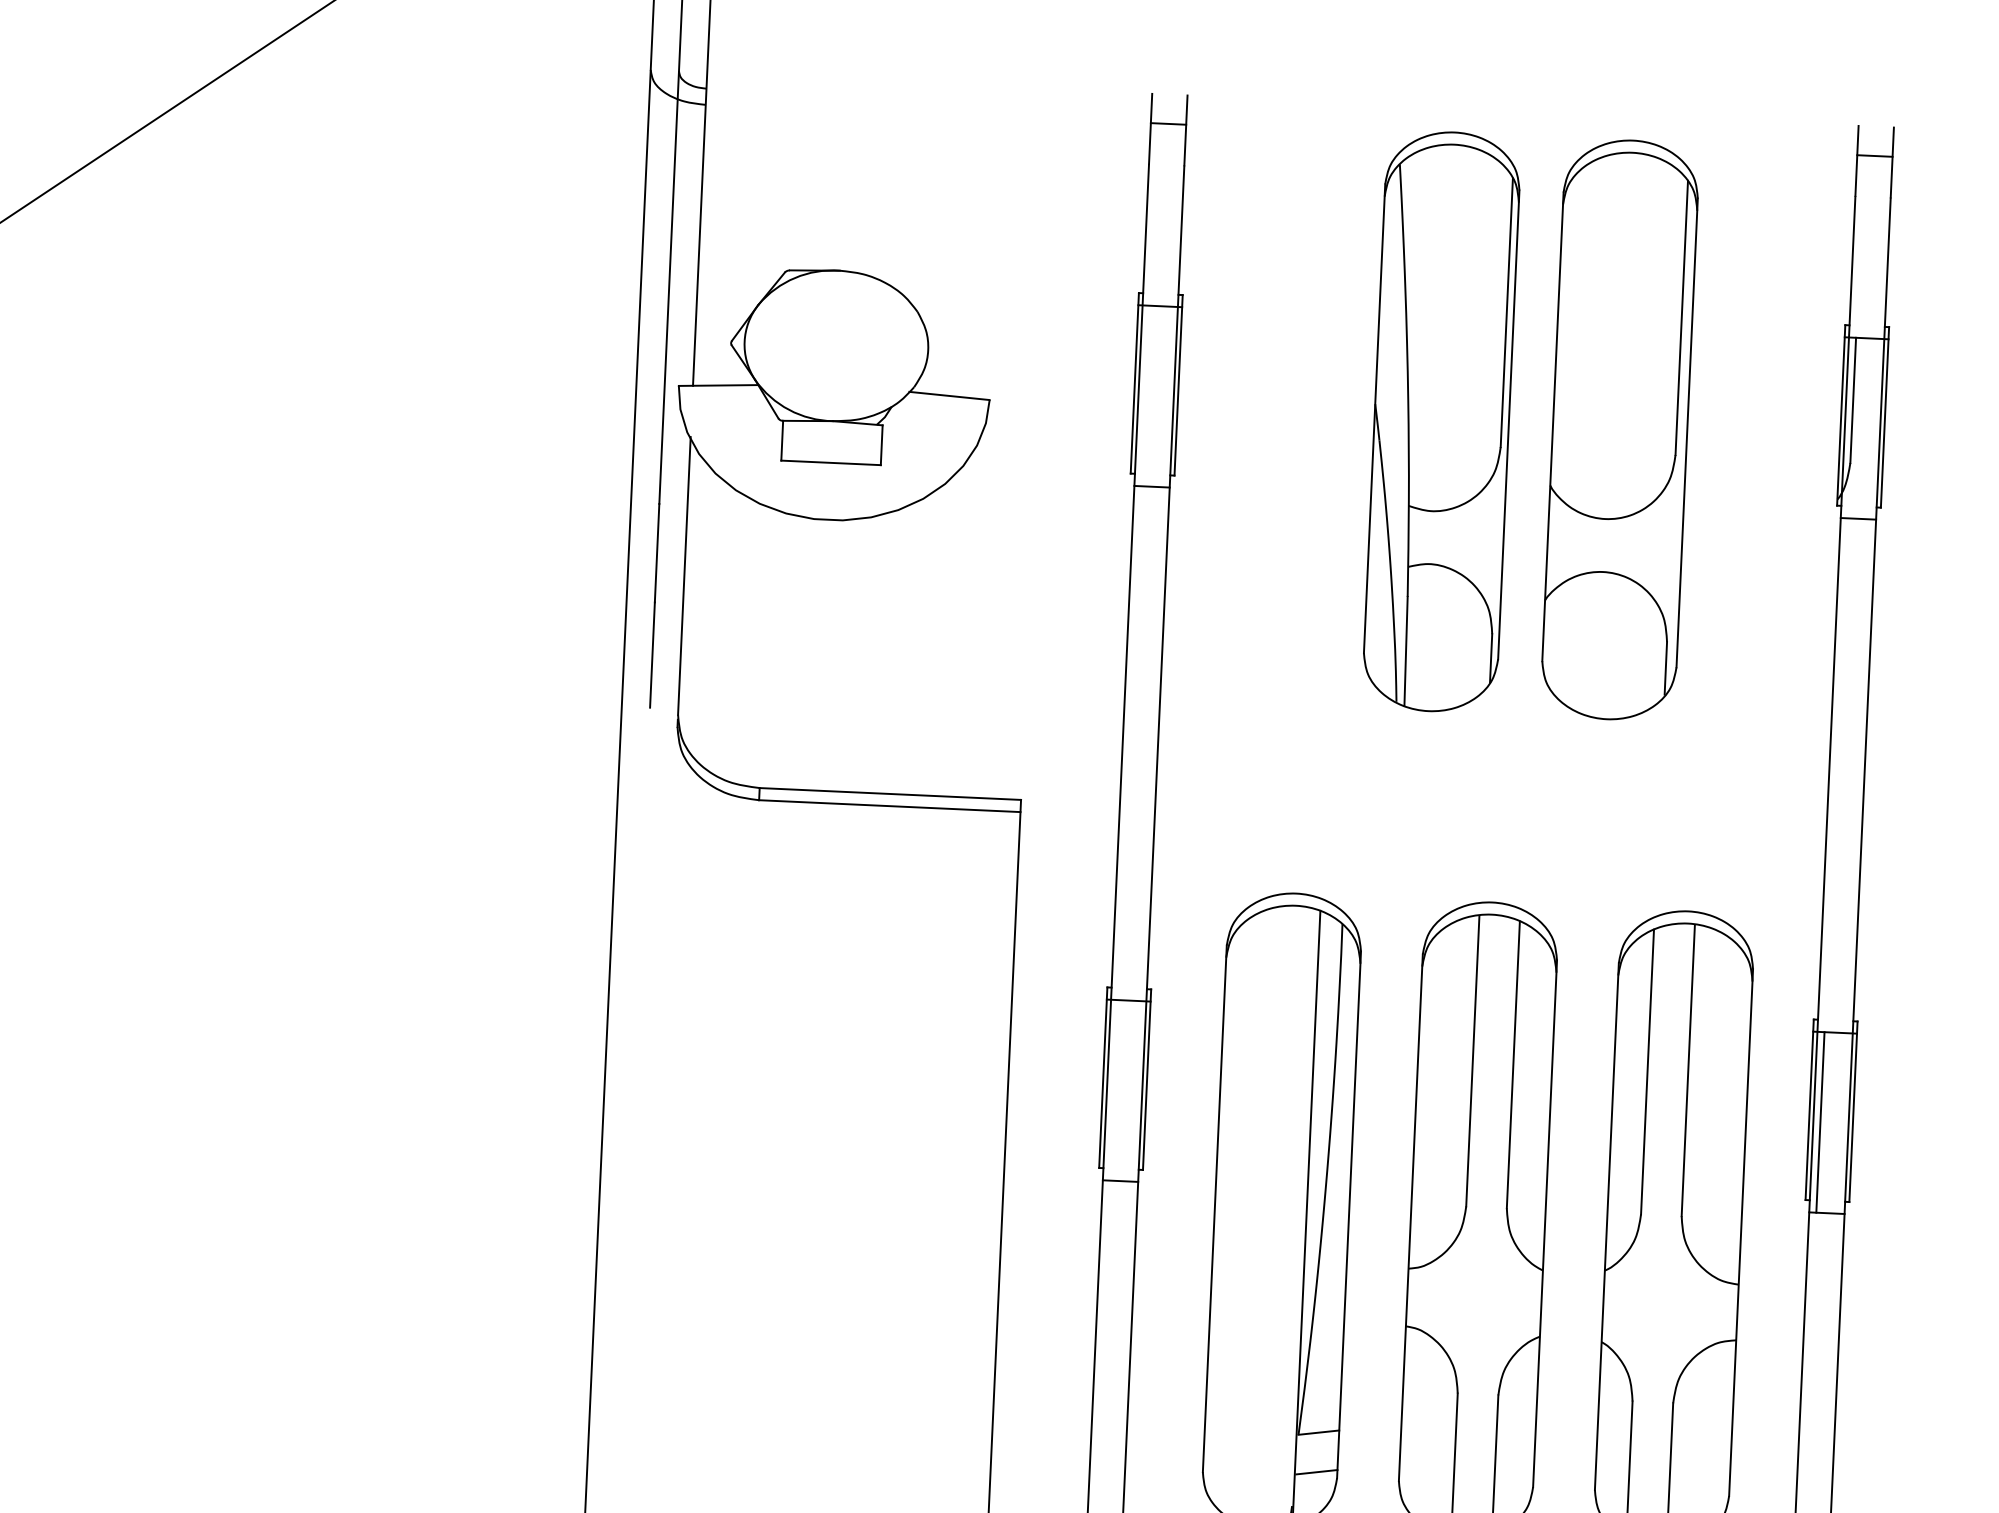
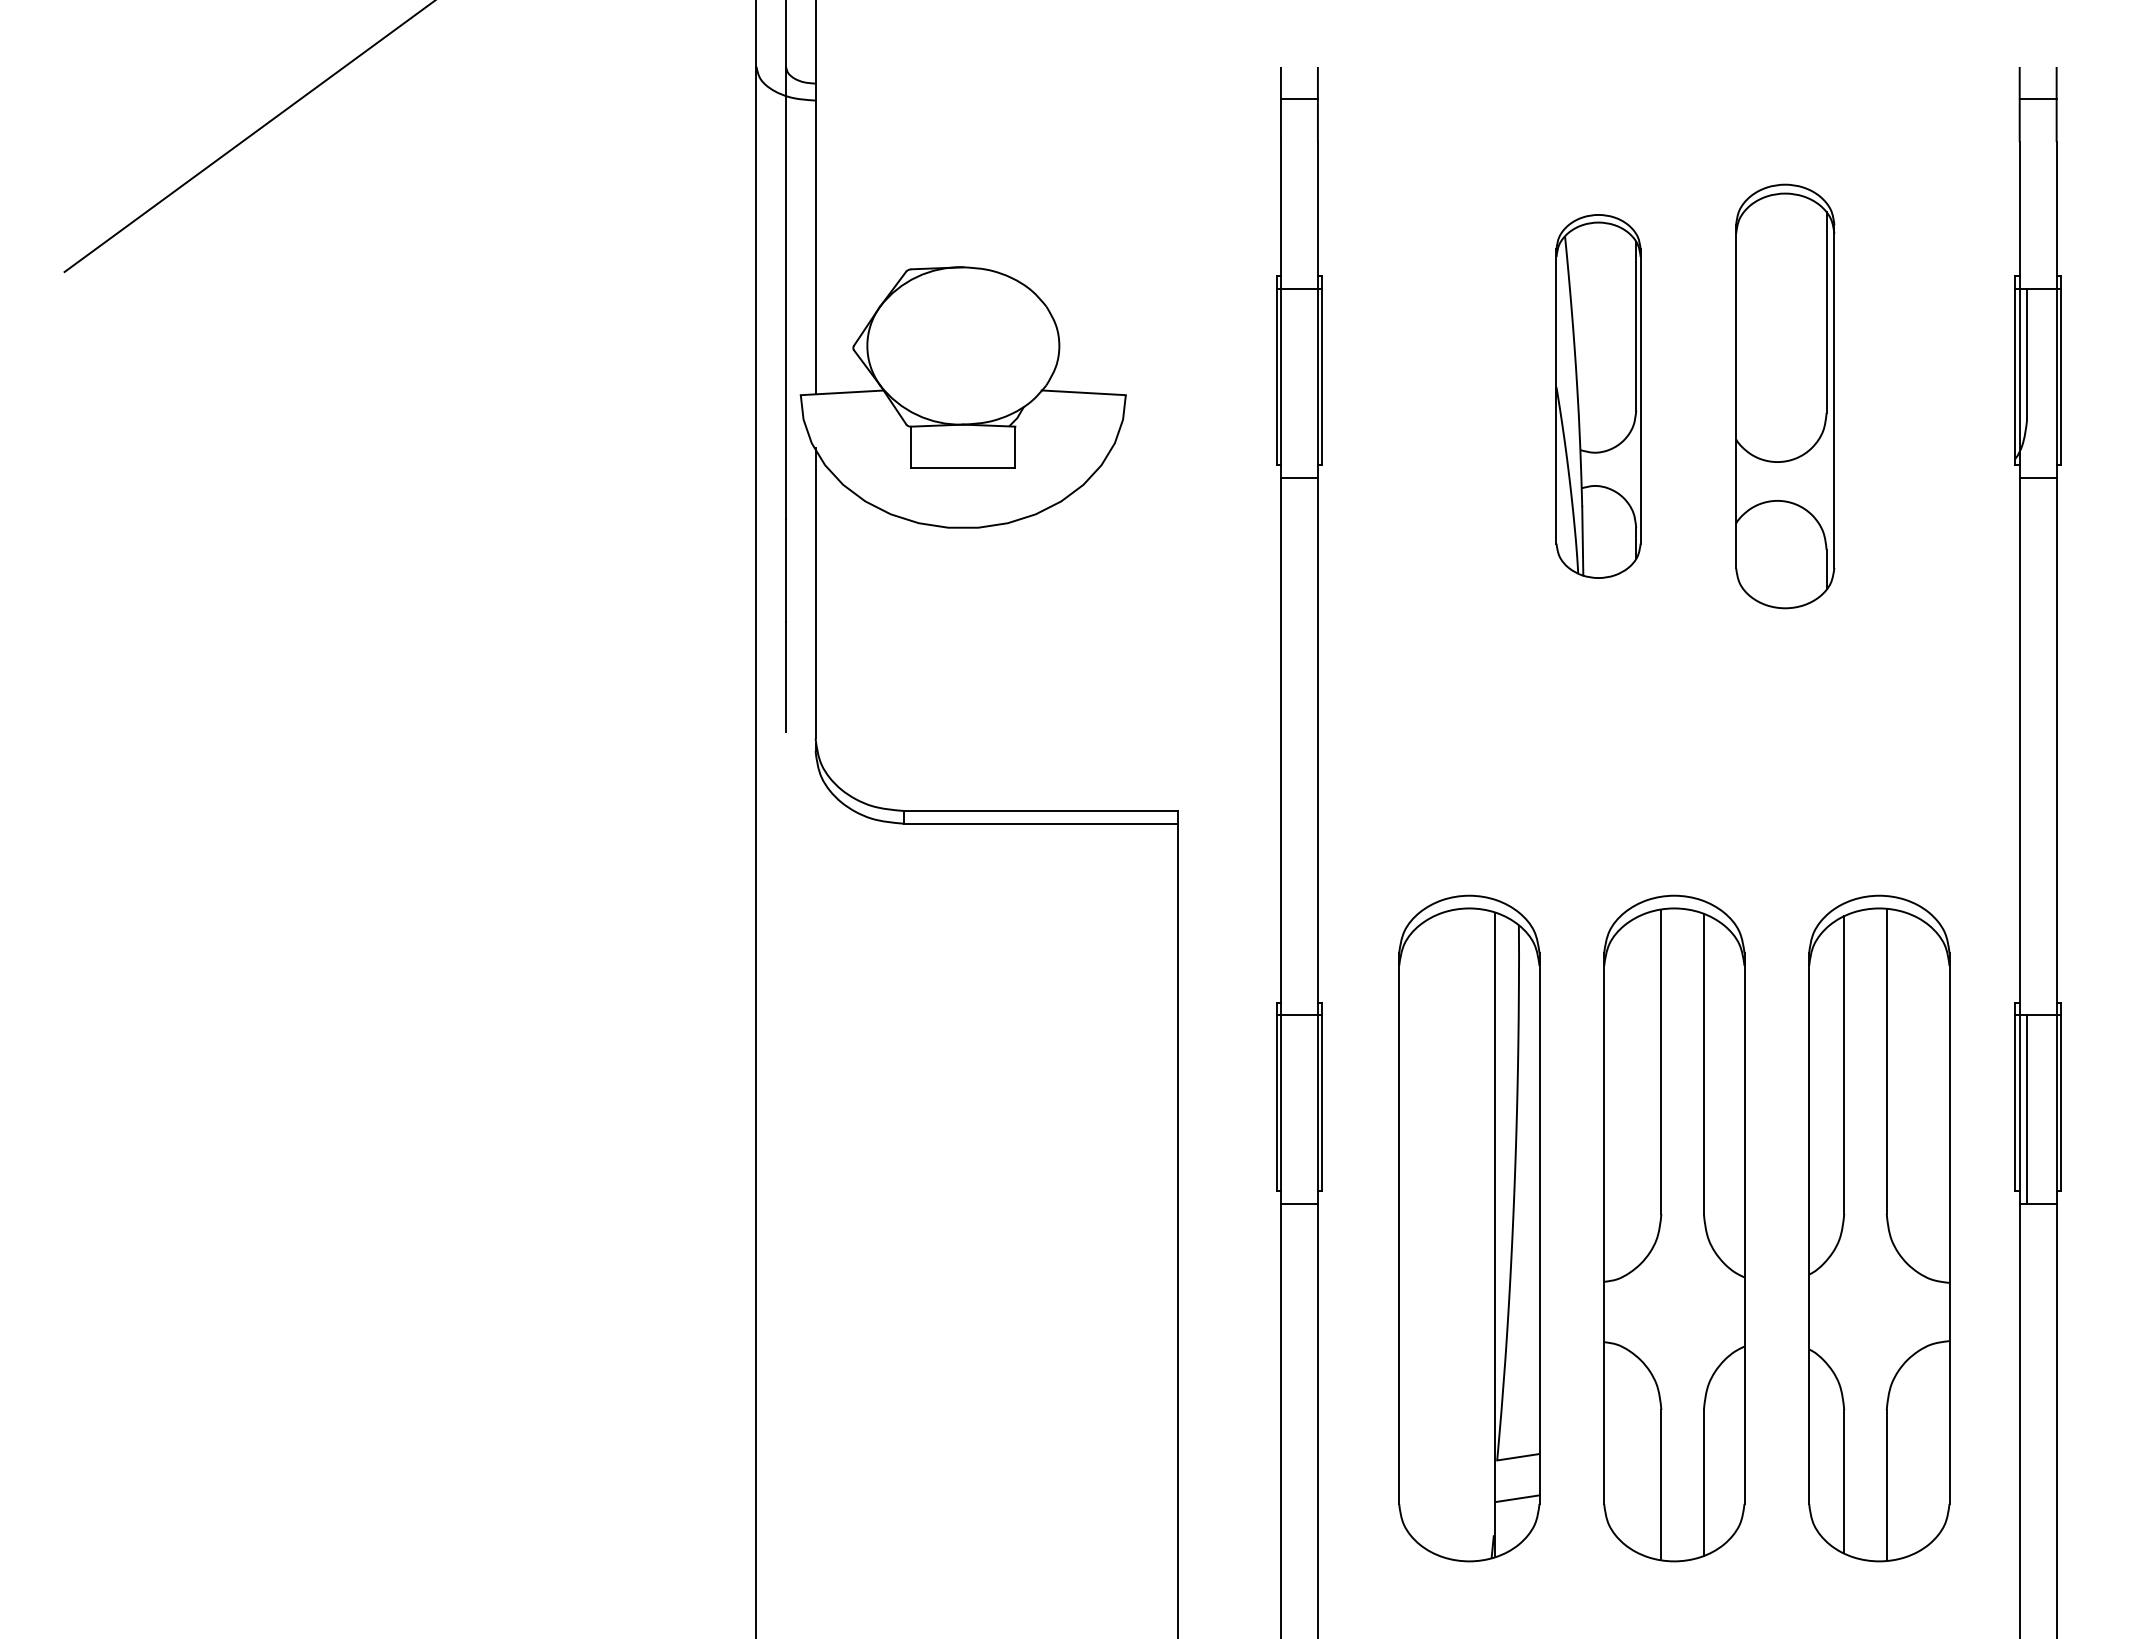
part: (1441, 421) -> (1598, 396), size x0.6
part: (1620, 429) -> (1785, 396), size x0.7

